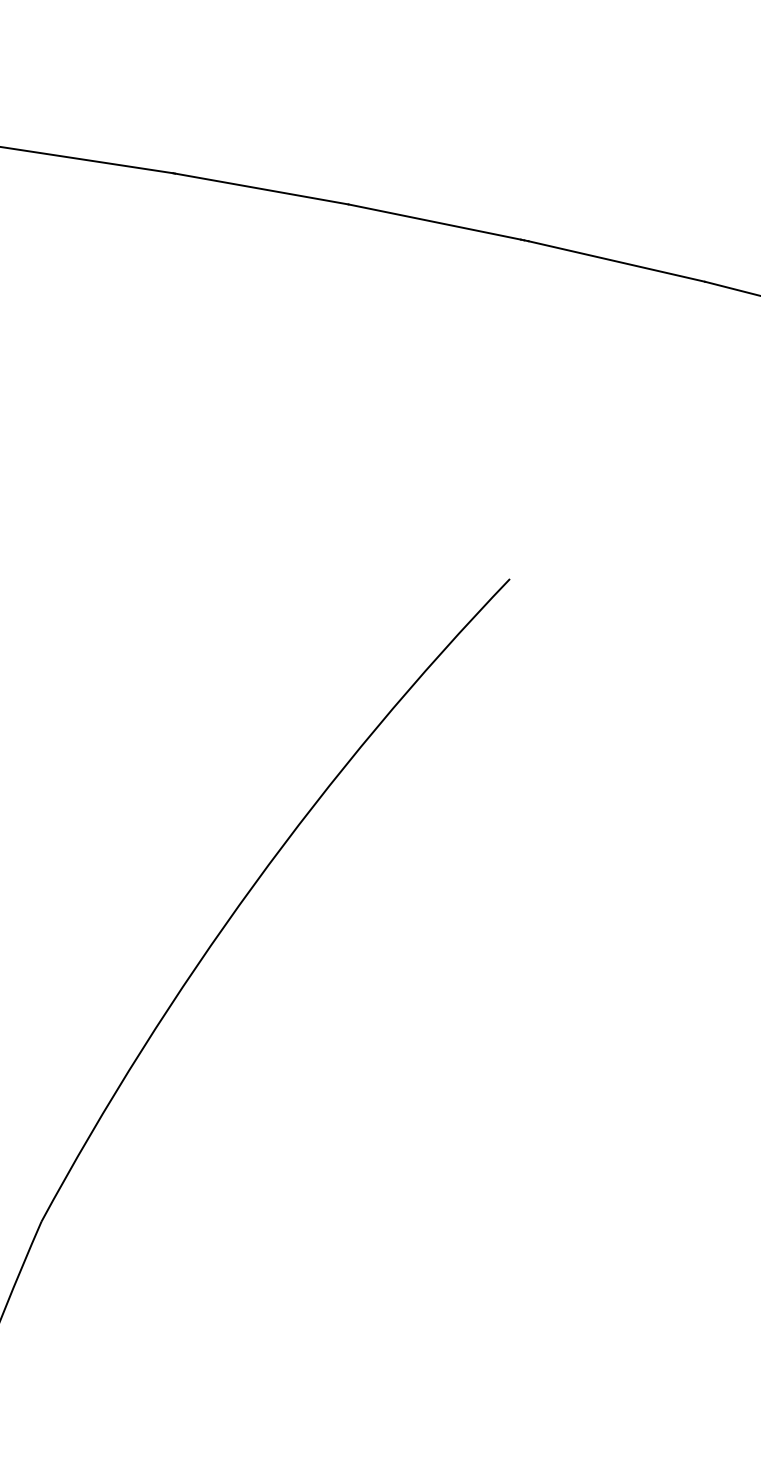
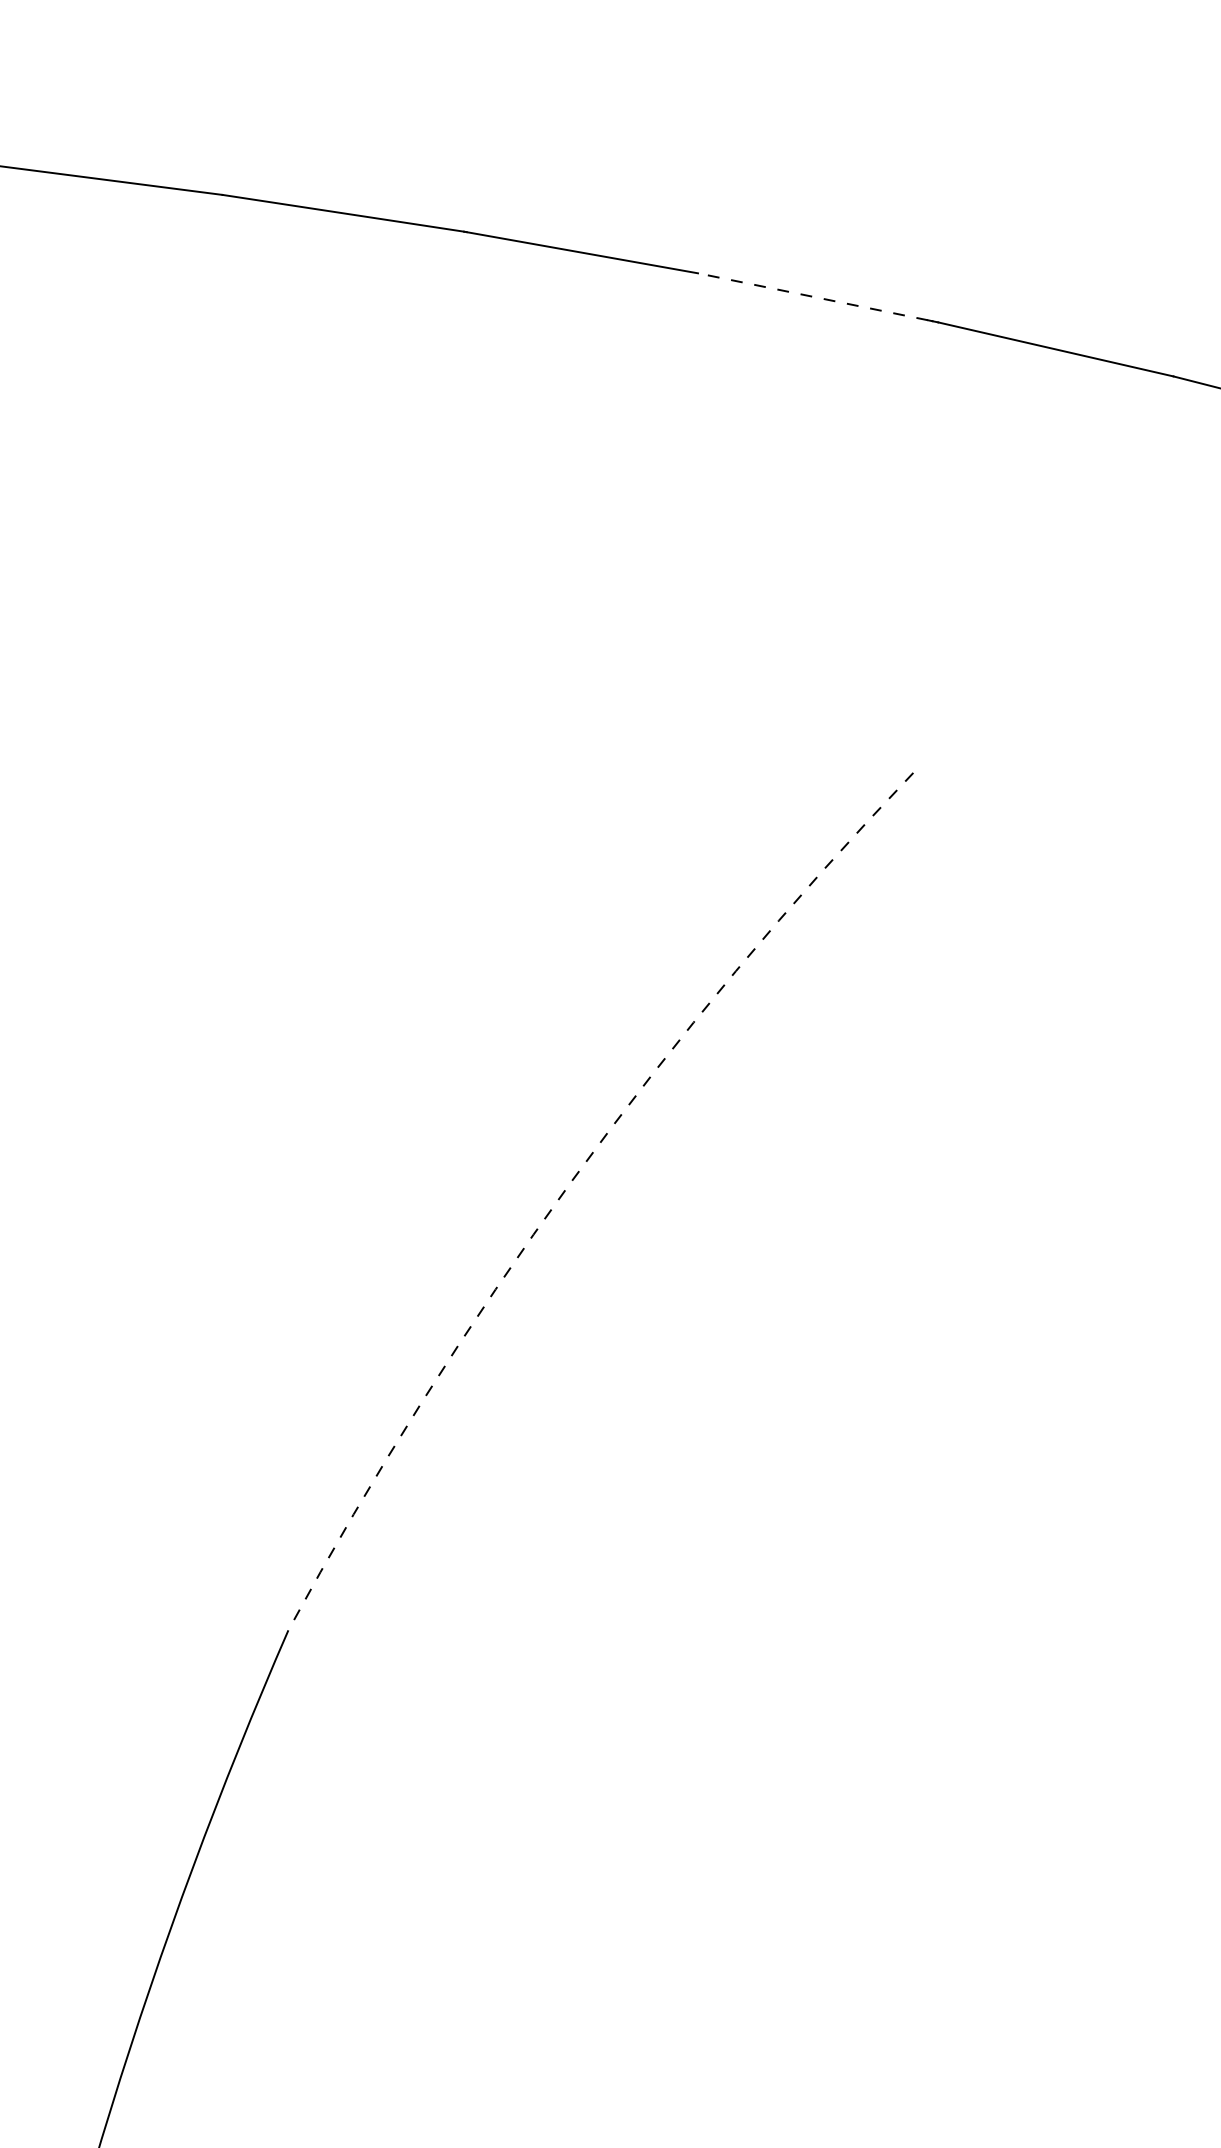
line: (434, 221) -> (812, 296), solid -> dashed
arc: (254, 884) -> (572, 1180), solid -> dashed

